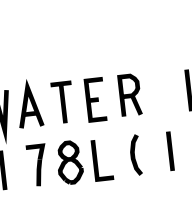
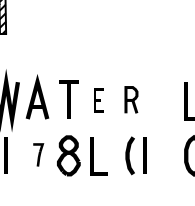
part: (130, 94) -> (131, 99), size x0.7
part: (94, 99) -> (98, 100), size x0.6
line: (170, 150) -> (144, 155), moved
part: (37, 164) -> (38, 154), size x0.6

